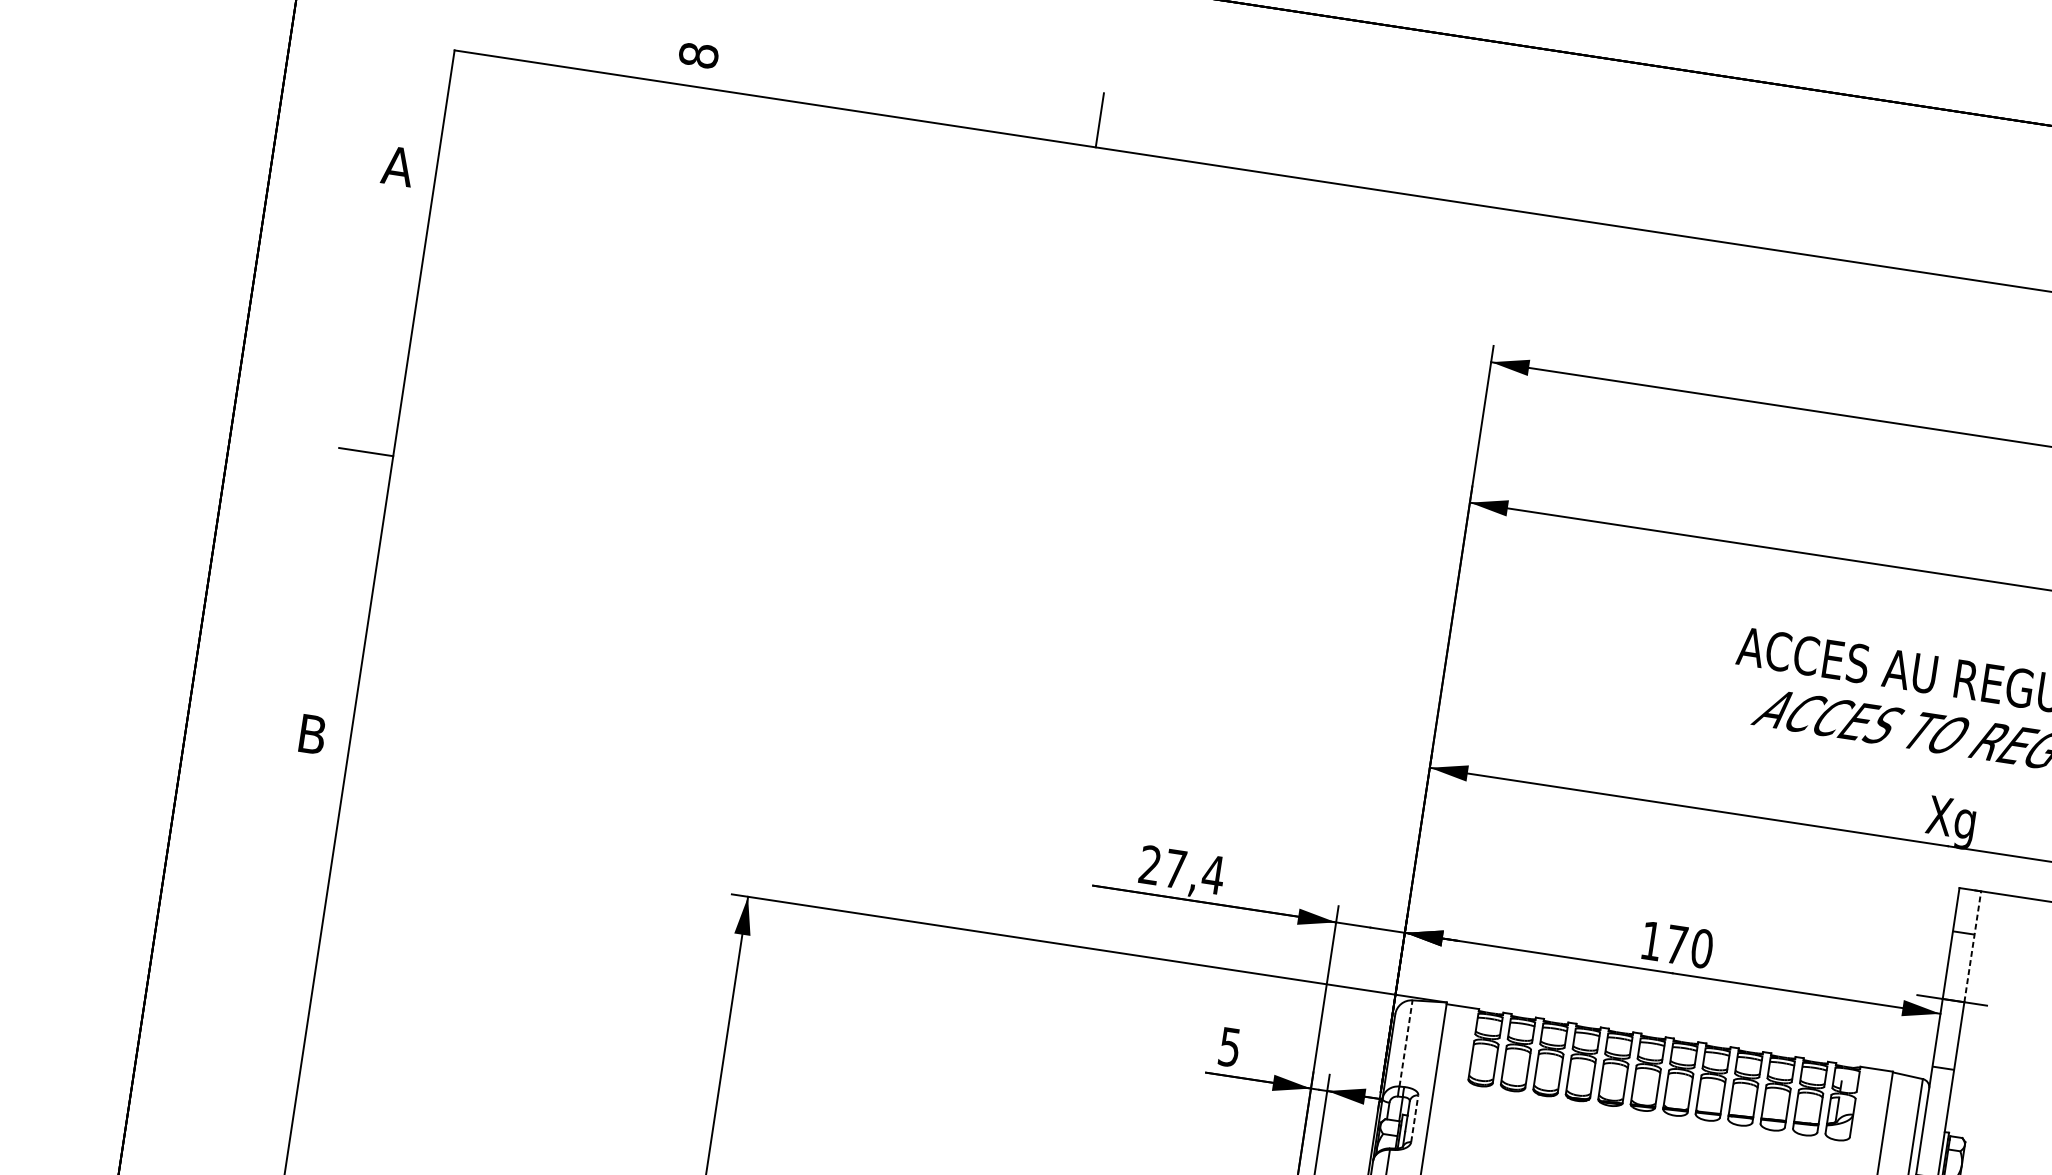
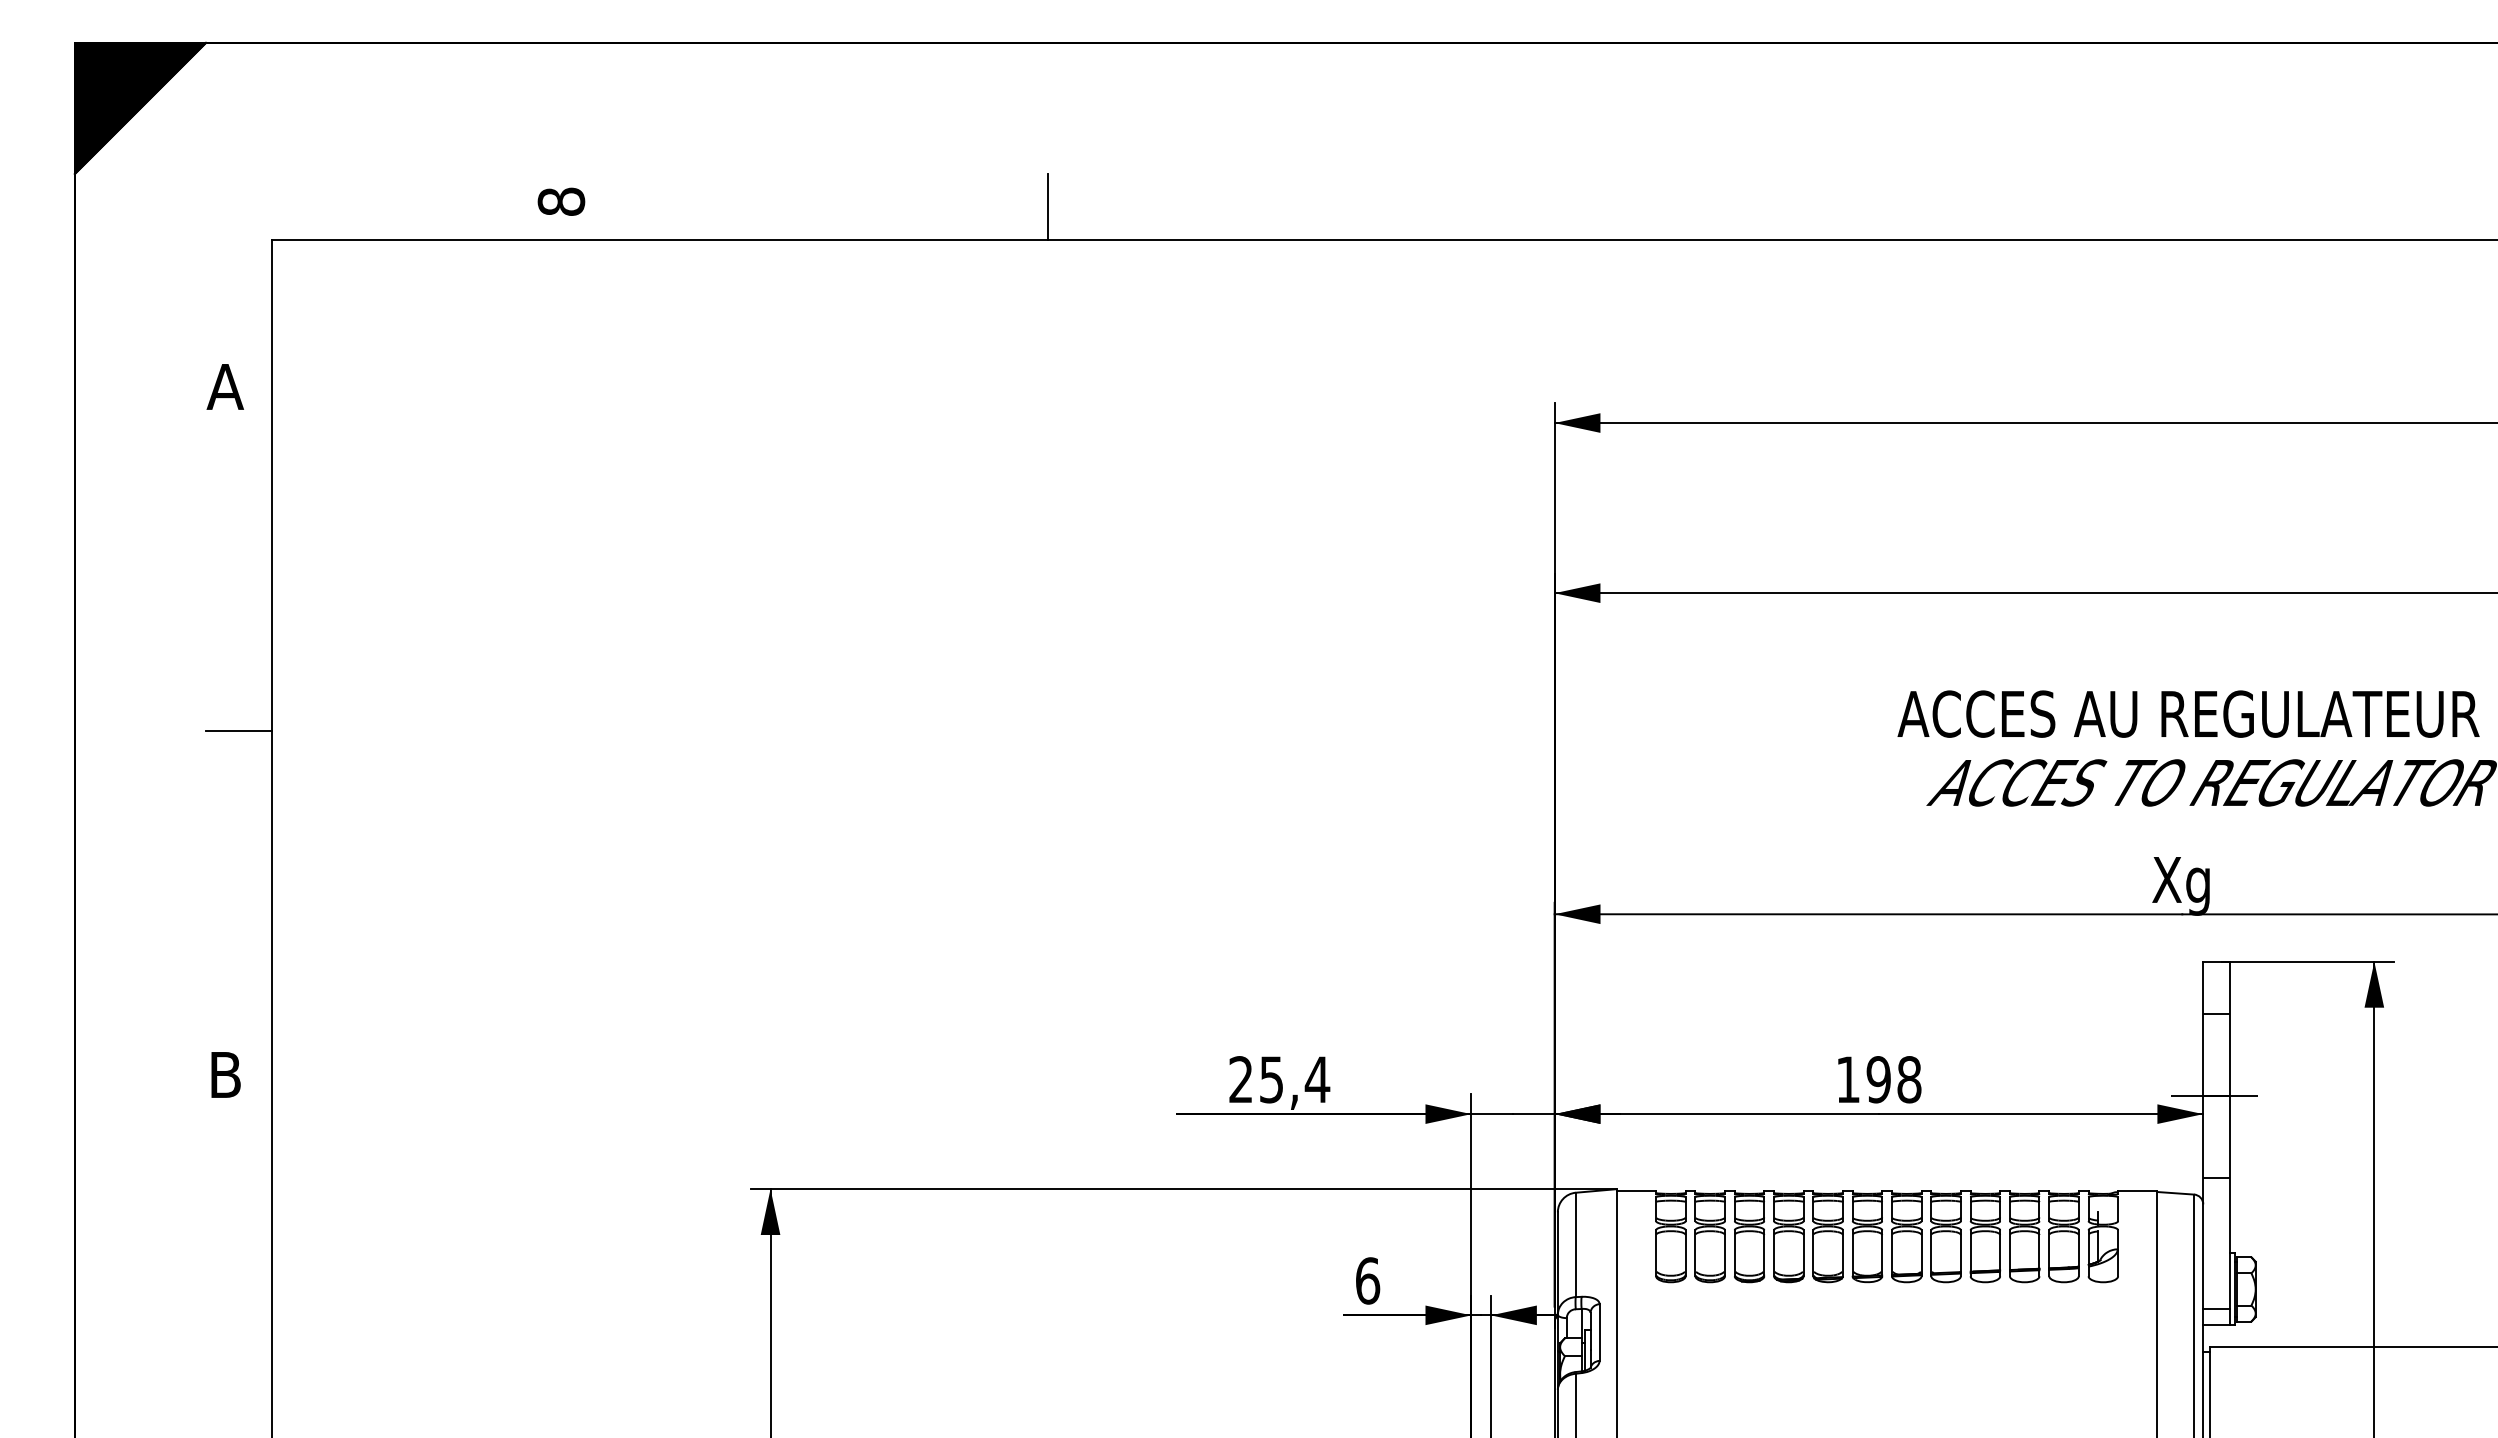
text: (1175, 868) -> (1271, 1079), 27,4 -> 25,4
text: (1689, 946) -> (1893, 1079), 170 -> 198
line: (1972, 946) -> (2229, 1028), dashed -> solid
line: (1405, 1043) -> (1575, 1244), dashed -> solid
text: (1230, 1046) -> (1368, 1280), 5 -> 6
line: (1414, 1118) -> (1599, 1332), dashed -> solid

